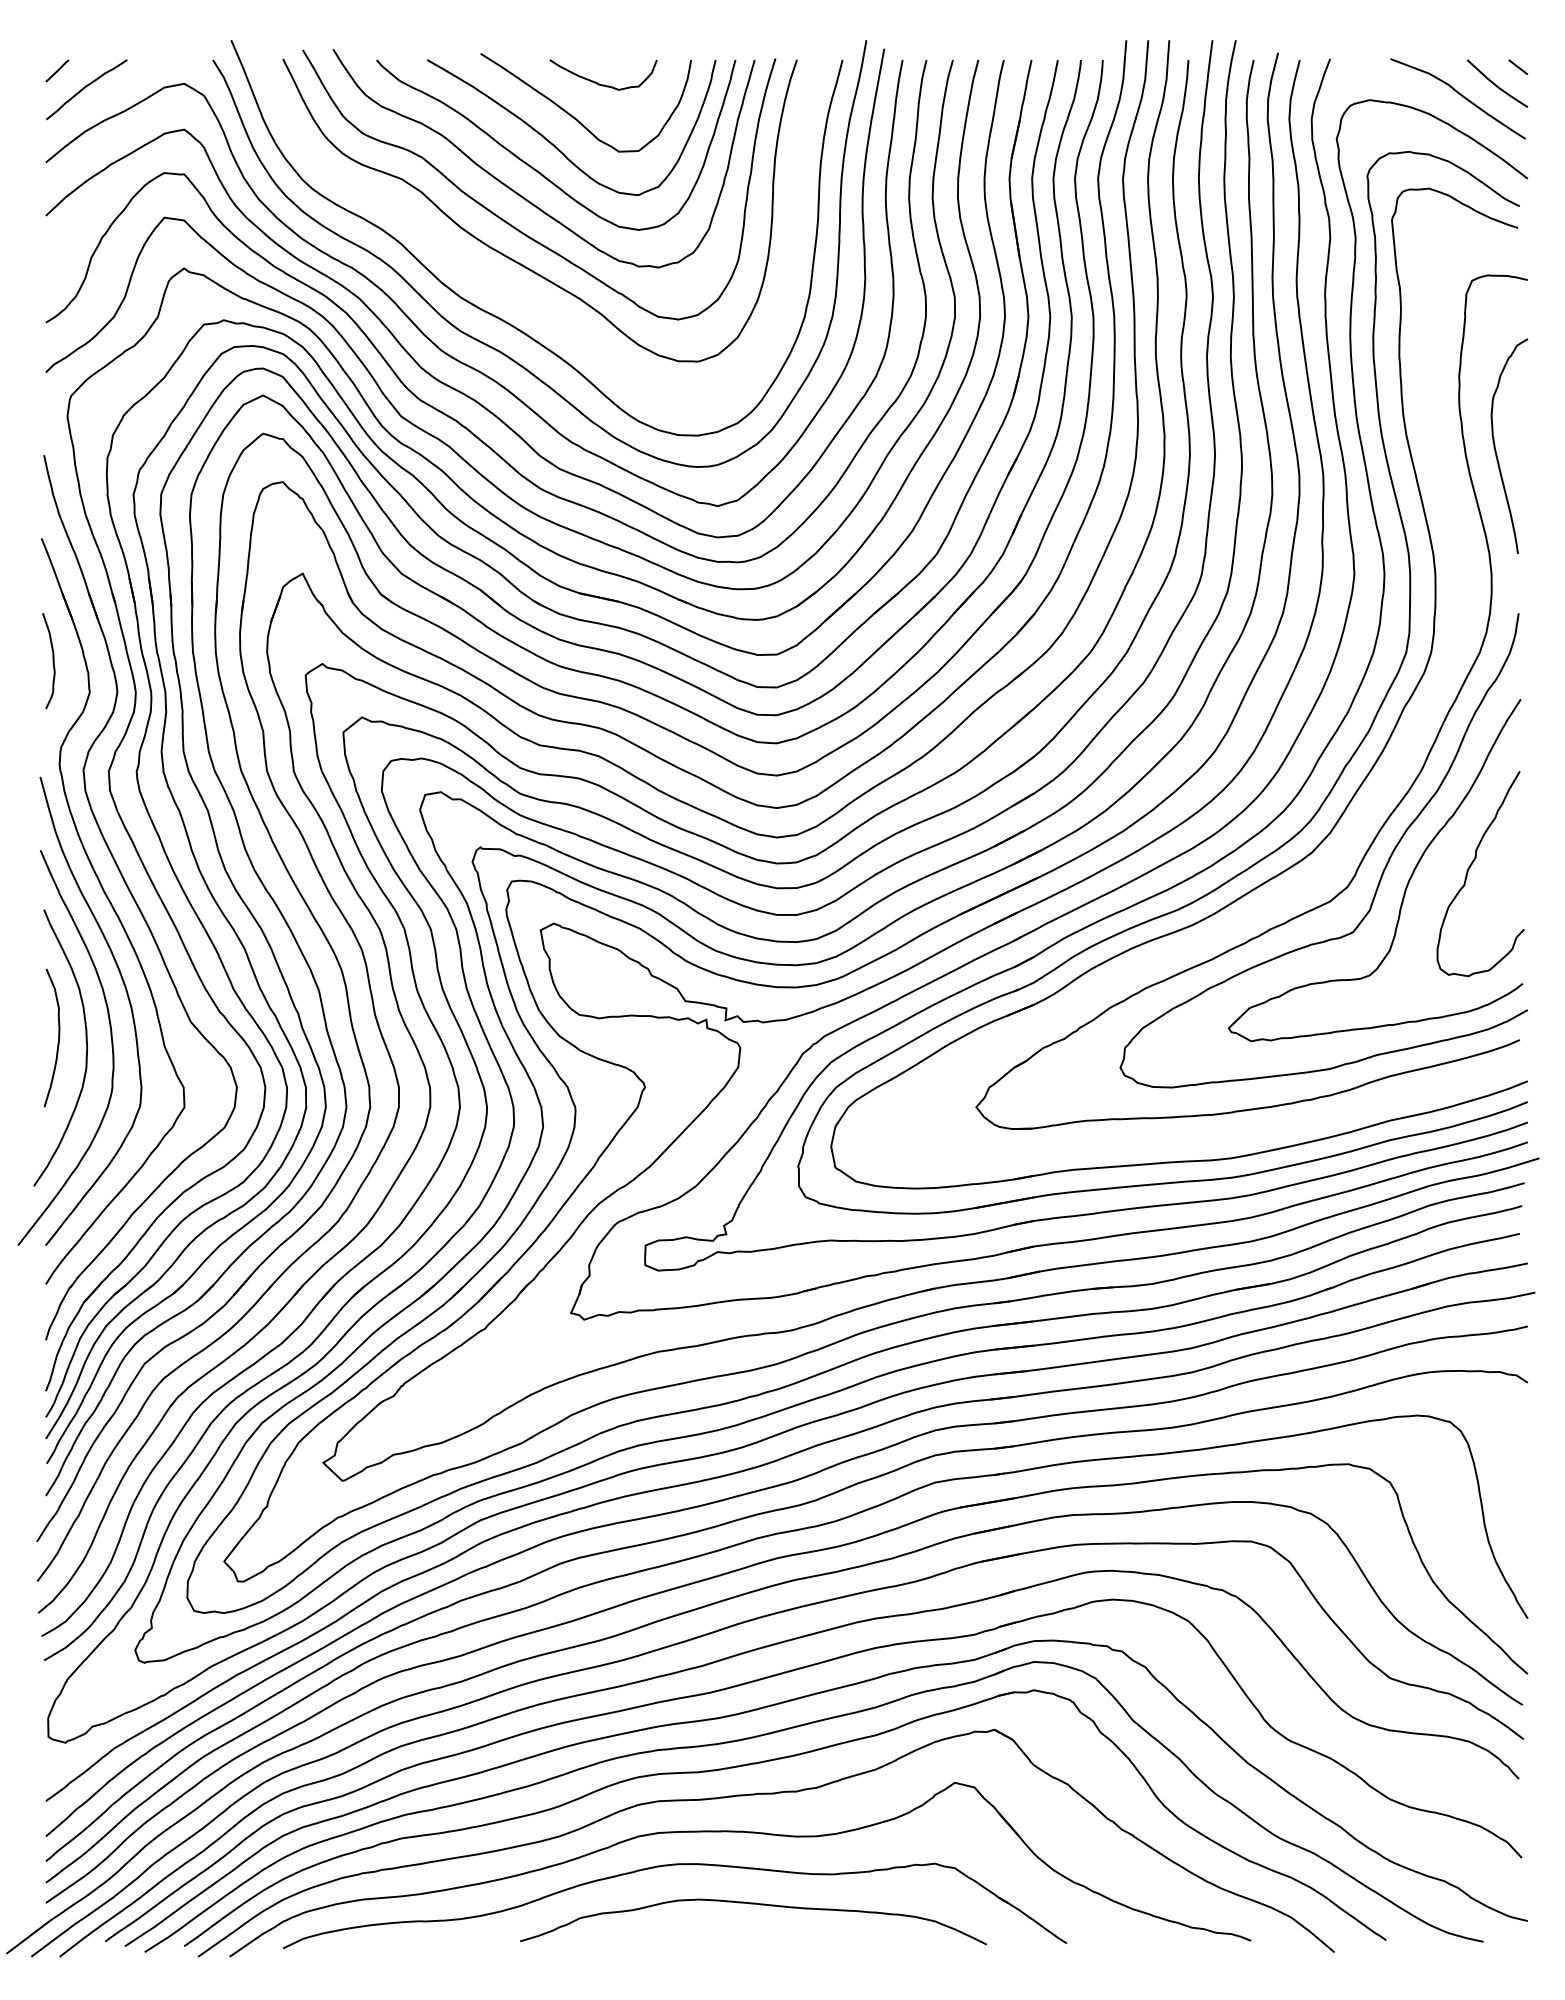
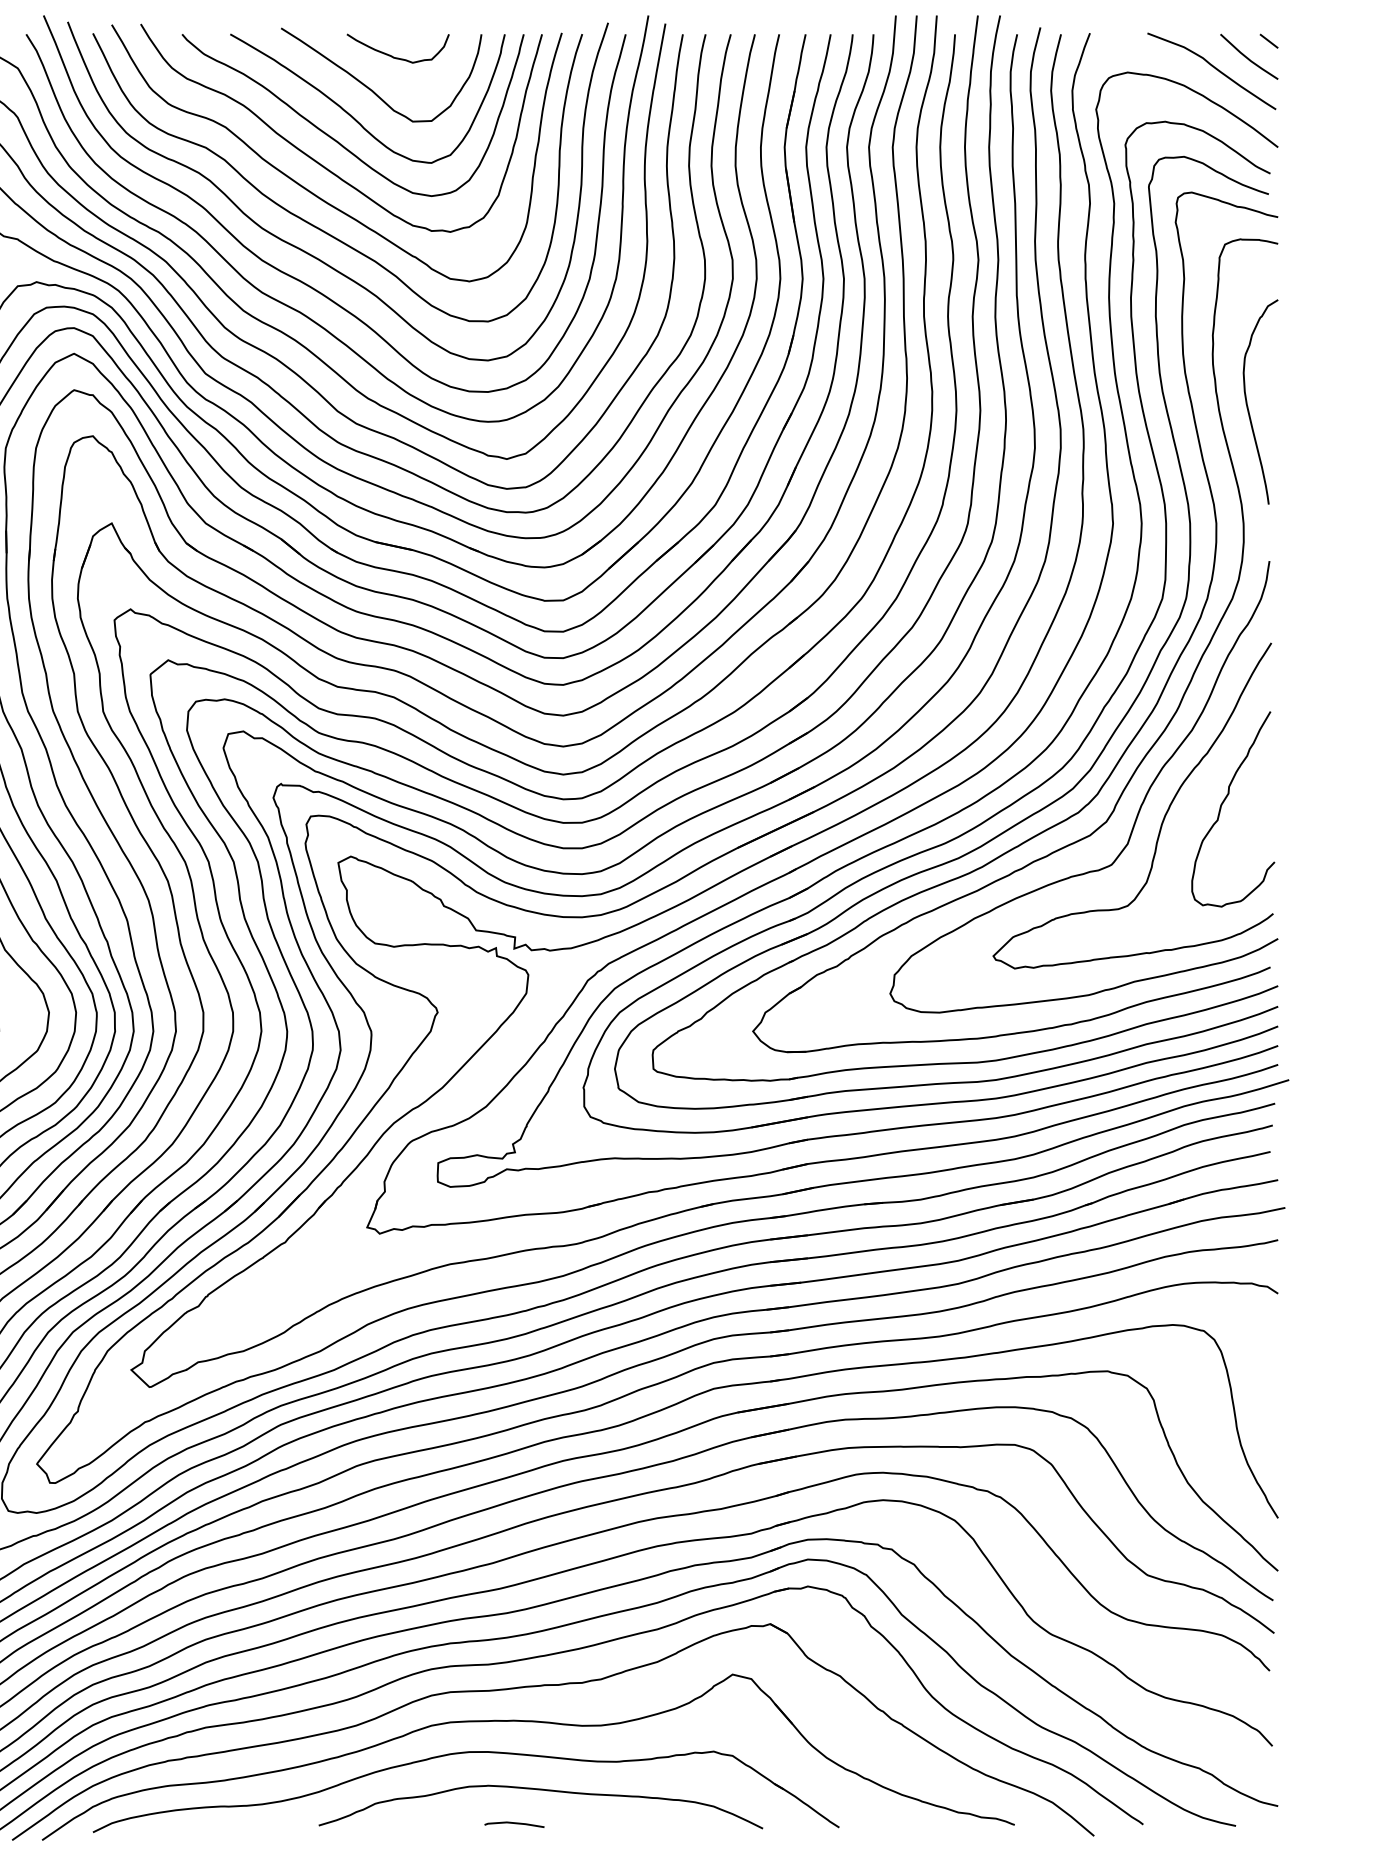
curve: (506, 287) -> (305, 250), added
part: (1369, 807) -> (1127, 746), added
line: (725, 1939) -> (514, 1823), added

